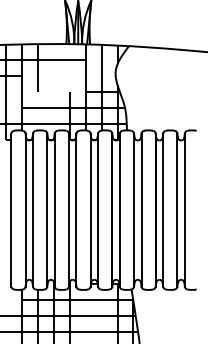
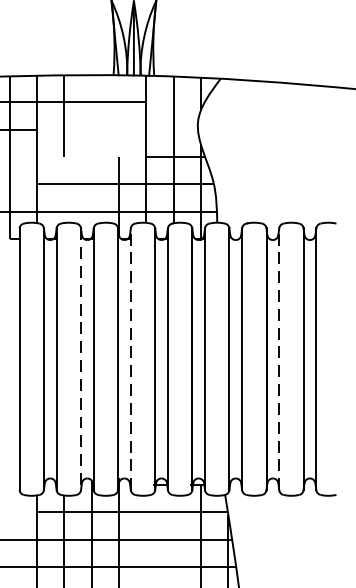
line: (47, 210) -> (81, 359), solid -> dashed
line: (76, 210) -> (130, 359), solid -> dashed
line: (163, 210) -> (279, 359), solid -> dashed

